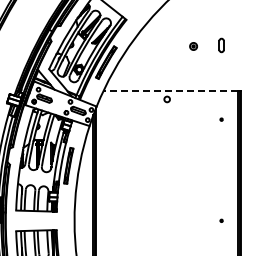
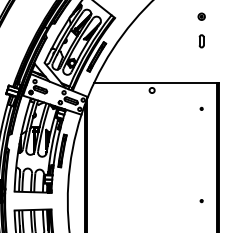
part: (193, 46) -> (201, 16), moved
line: (170, 91) -> (155, 83), dashed -> solid

